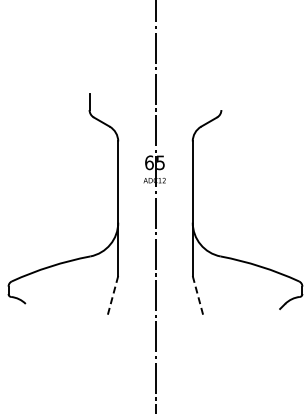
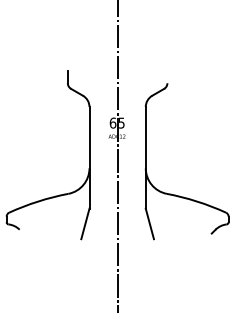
line: (112, 296) -> (85, 224), dashed -> solid
line: (198, 296) -> (150, 224), dashed -> solid

